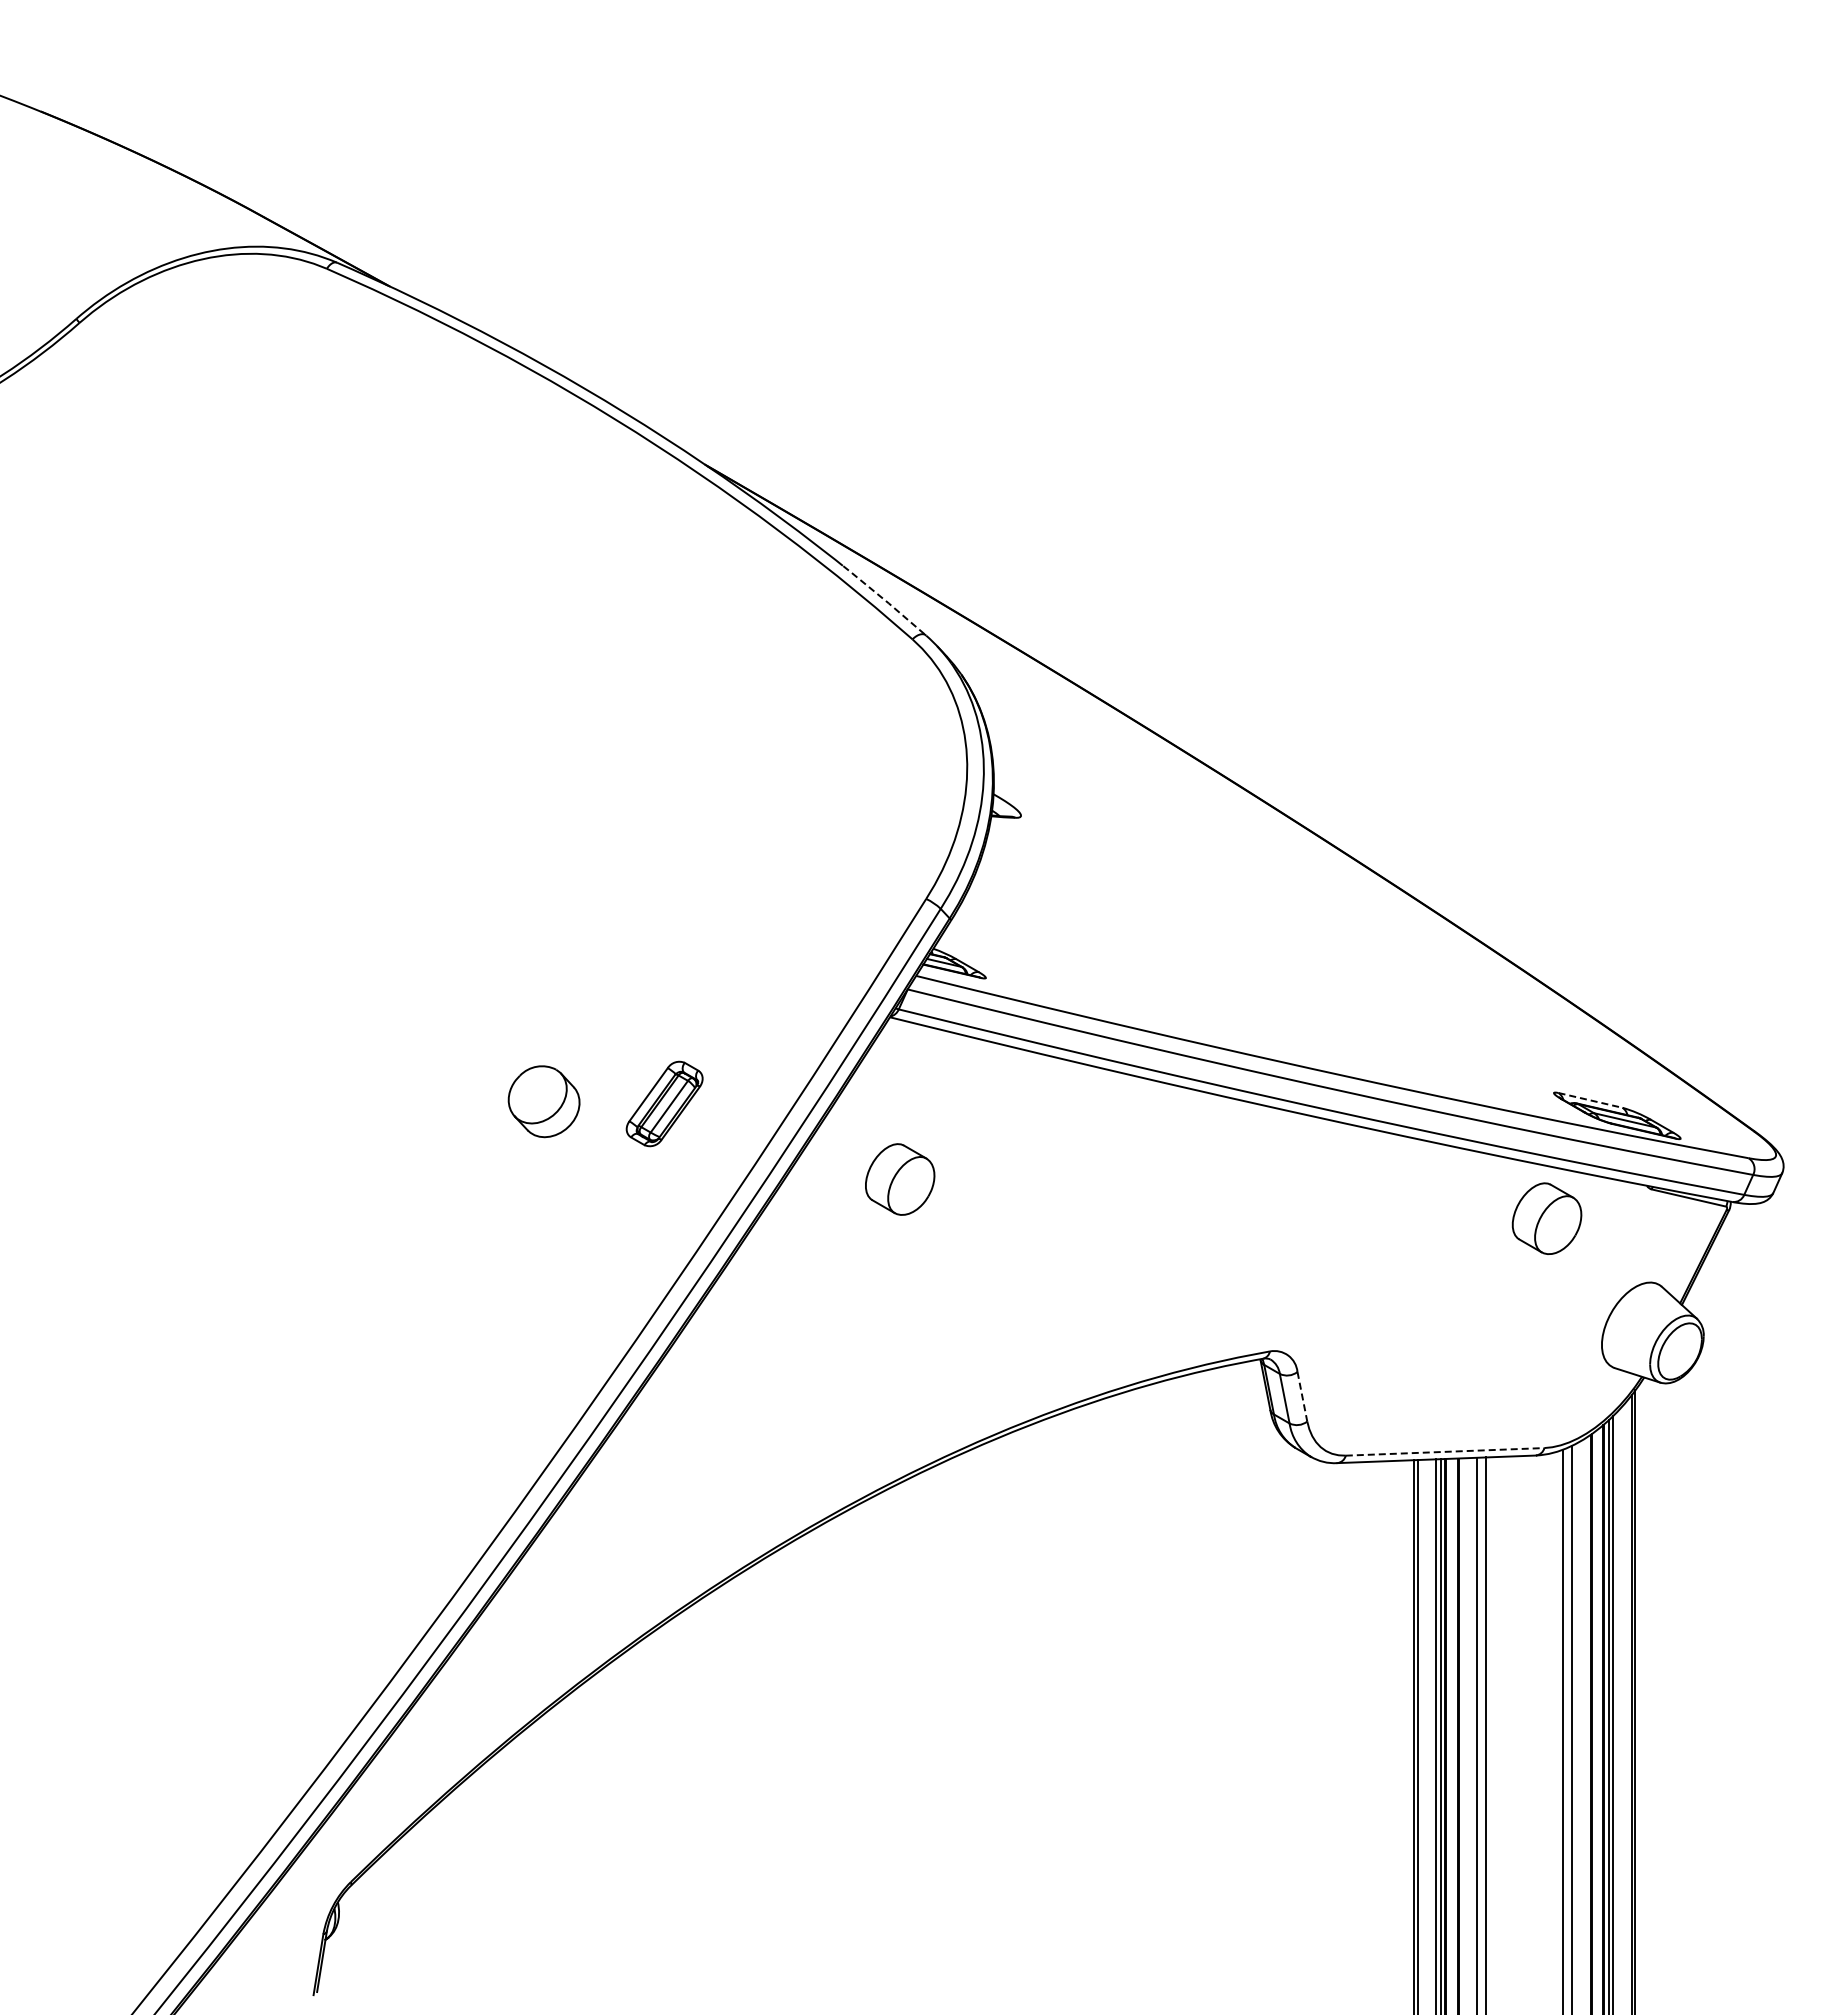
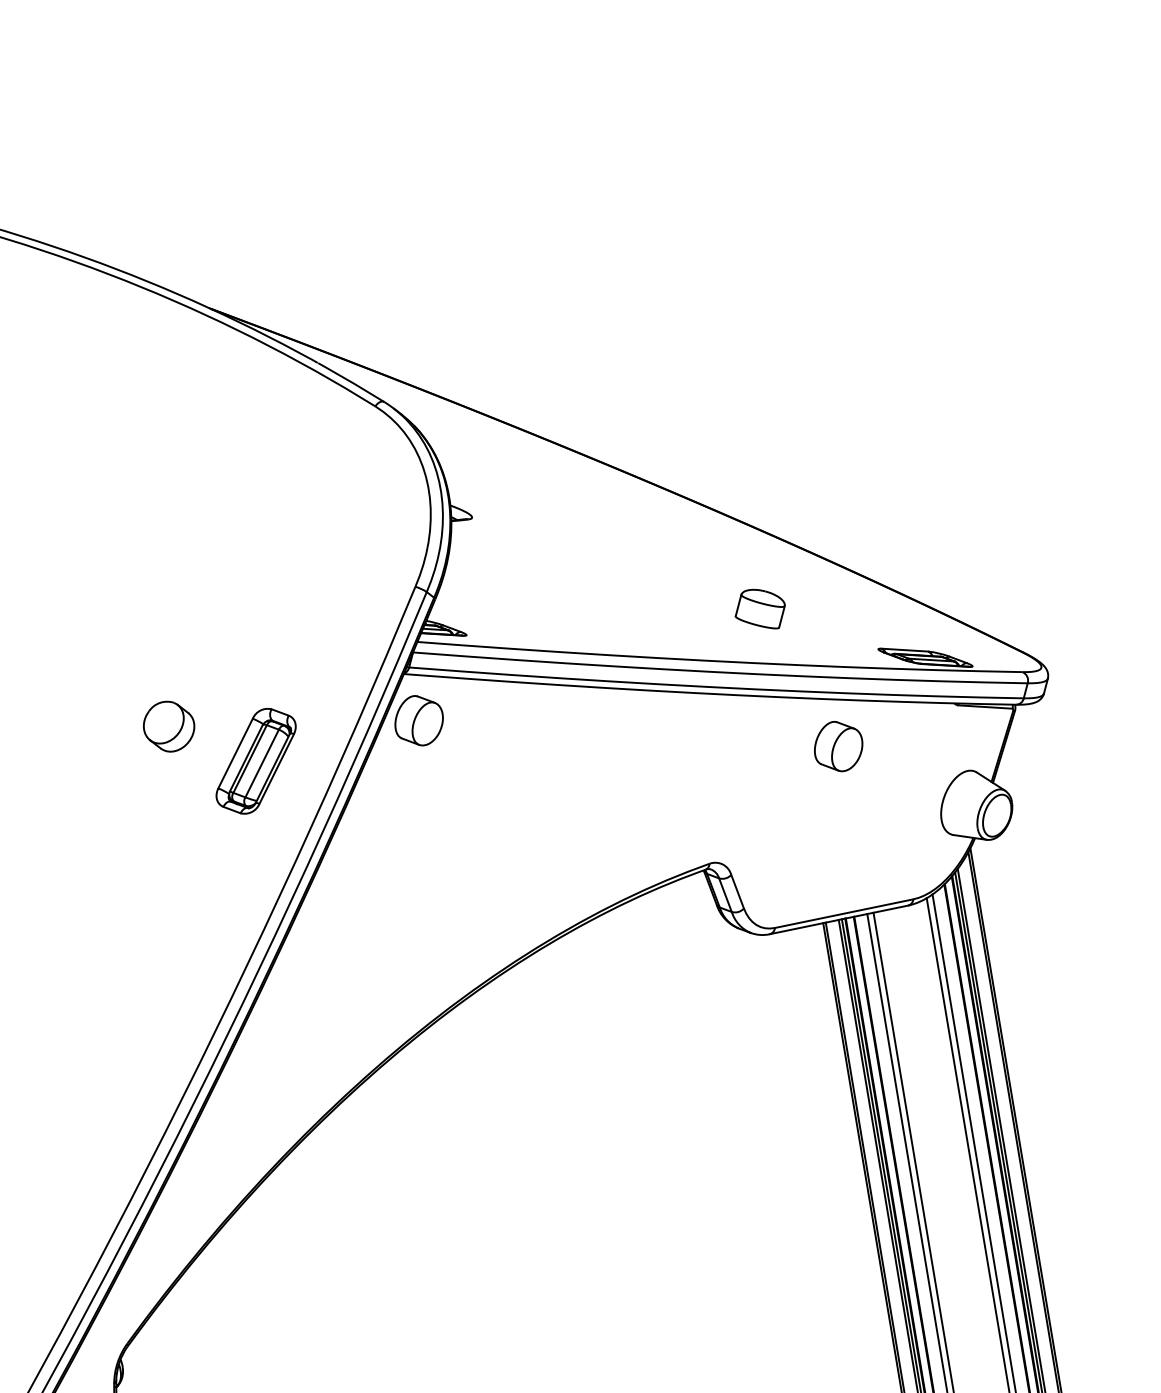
line: (885, 600) -> (351, 382), dashed -> solid
part: (1398, 1010) -> (759, 609), added
line: (1590, 1100) -> (904, 650), dashed -> solid
part: (543, 1101) -> (168, 726), moved
part: (664, 1103) -> (255, 760), size x1.67
part: (900, 1179) -> (419, 720), moved
part: (1546, 1218) -> (838, 746), moved
line: (1302, 1397) -> (737, 892), dashed -> solid
line: (1445, 1451) -> (844, 913), dashed -> solid

